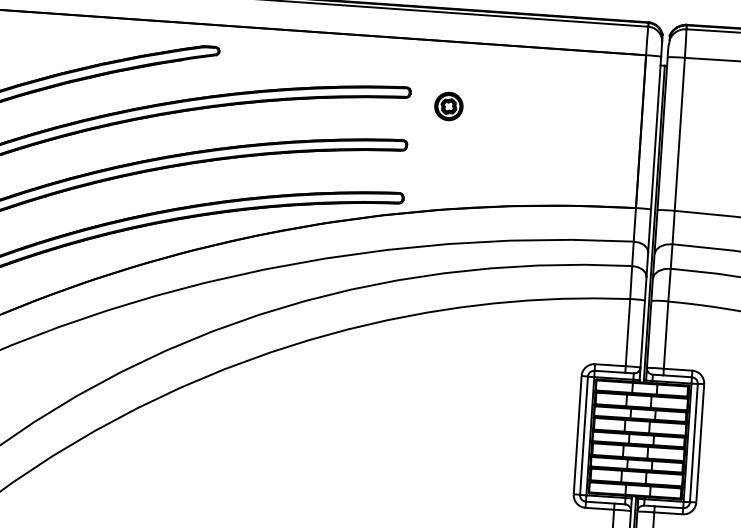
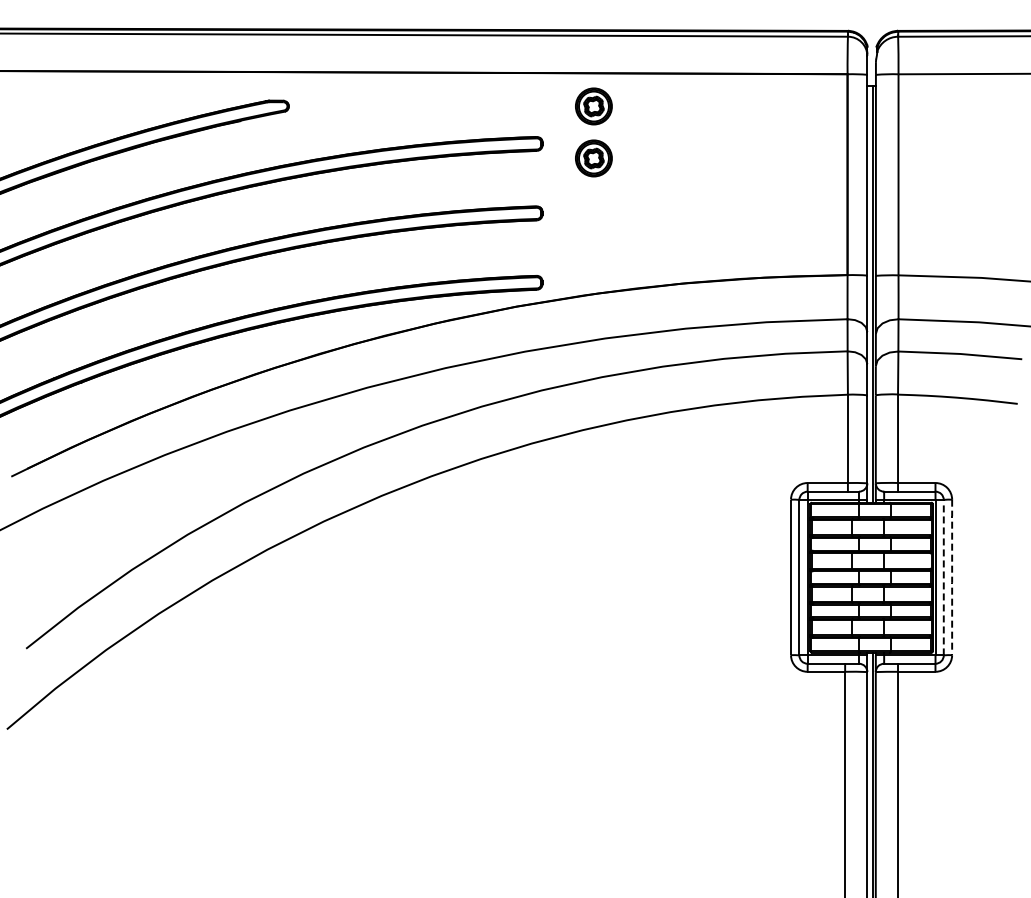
part: (451, 66) -> (593, 106), added
line: (693, 442) -> (943, 577), solid -> dashed
line: (700, 443) -> (952, 577), solid -> dashed

